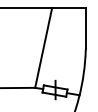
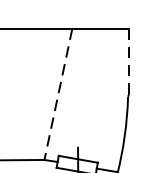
line: (86, 28) -> (129, 61), solid -> dashed
line: (43, 48) -> (58, 94), solid -> dashed

